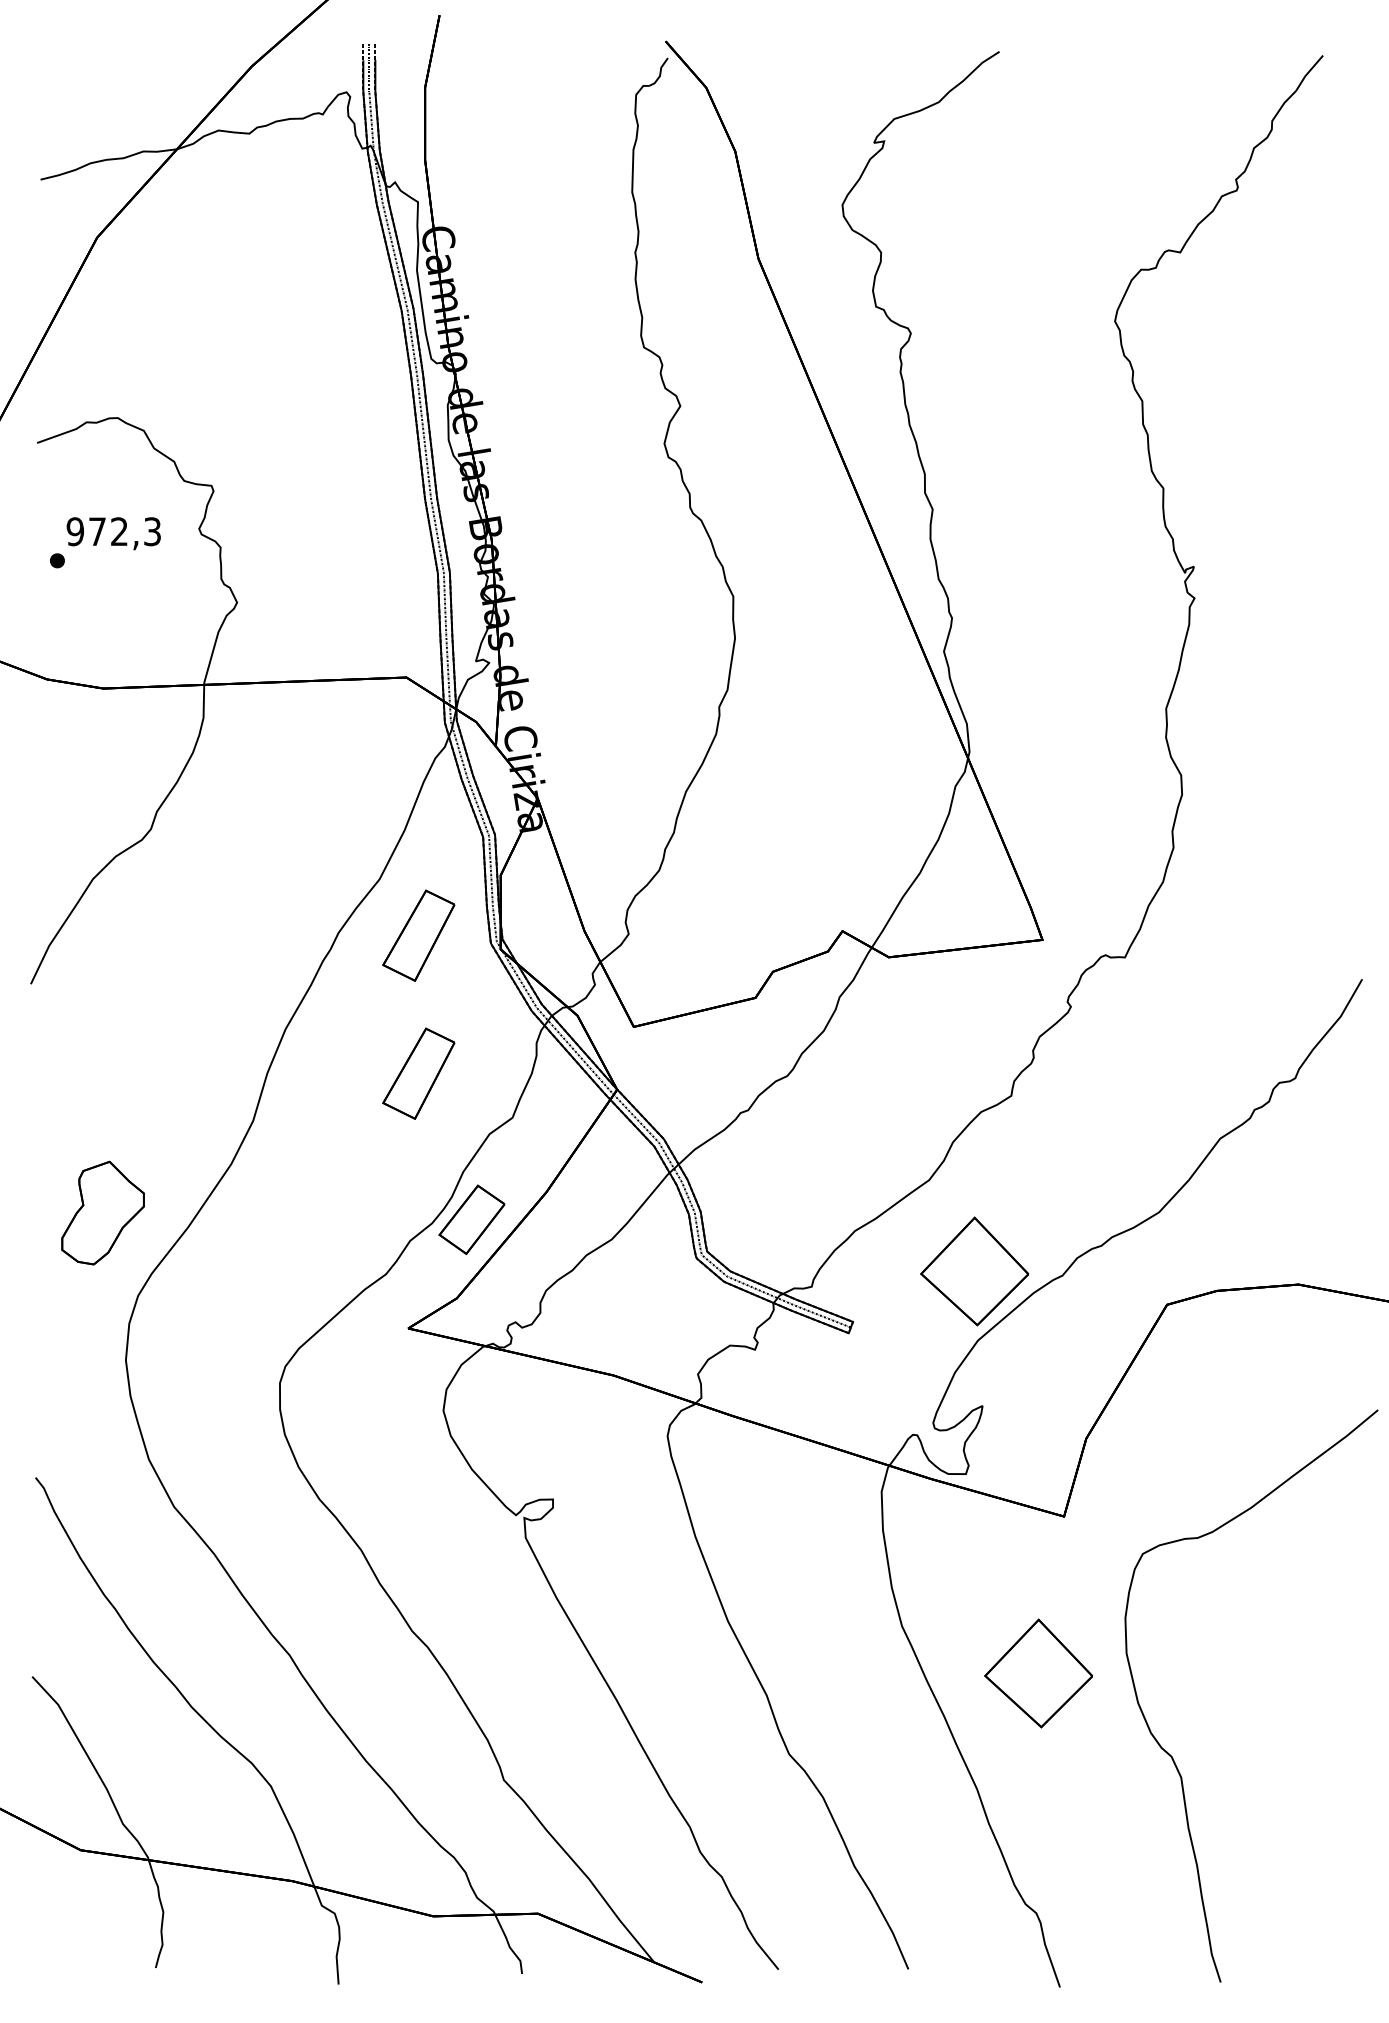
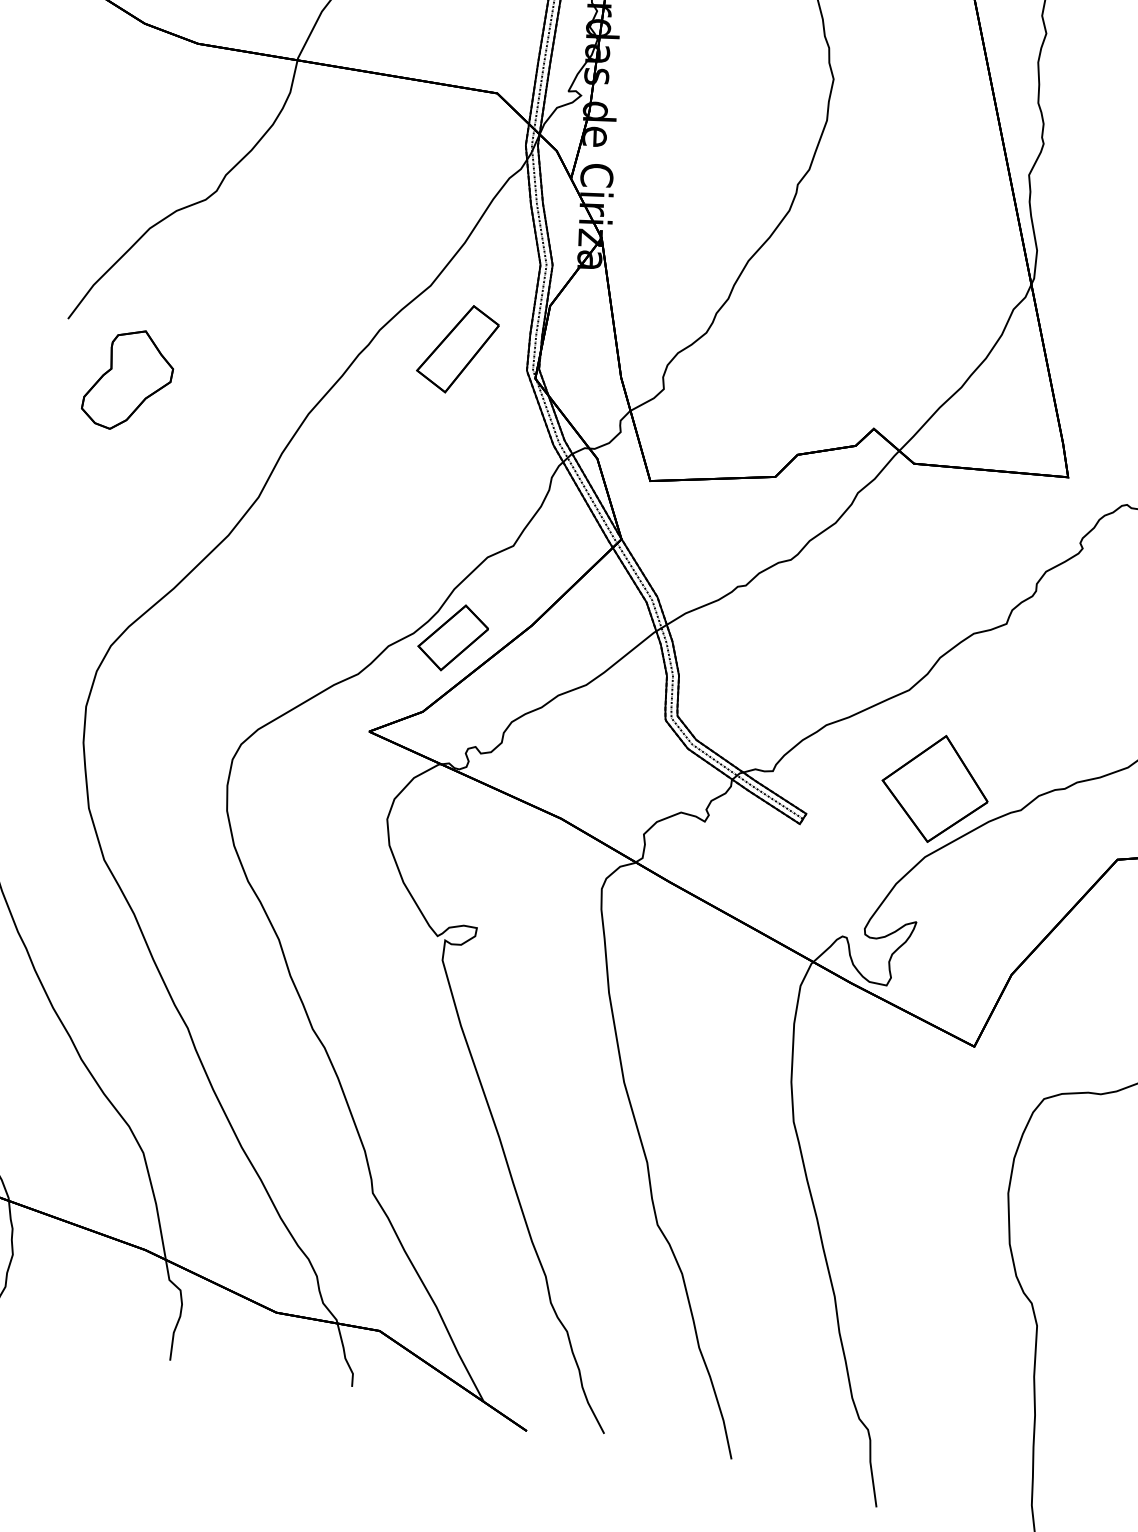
part: (418, 1073) -> (430, 483), removed
part: (102, 1212) -> (128, 379), moved
part: (1038, 1673) -> (917, 1195), removed

